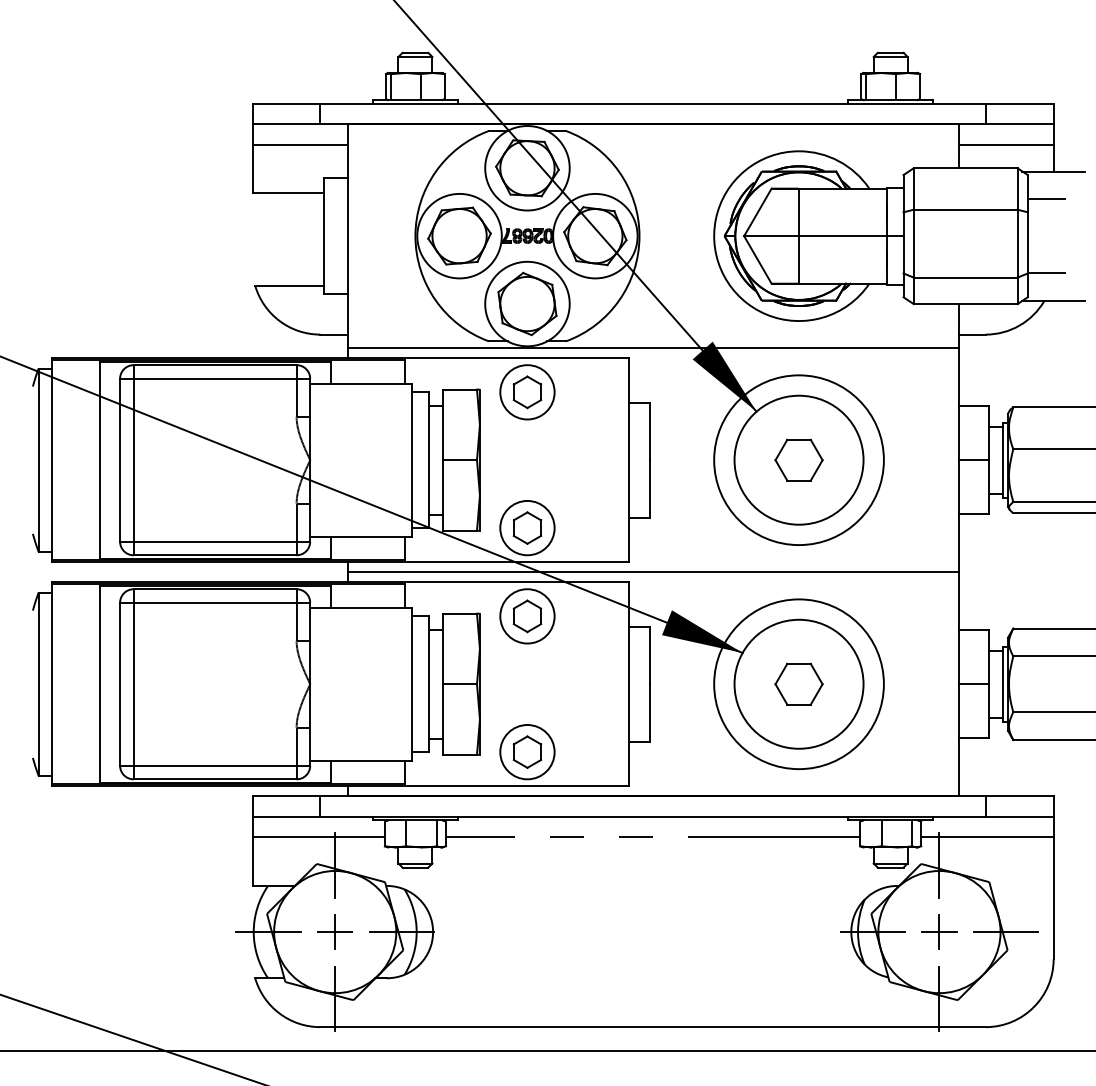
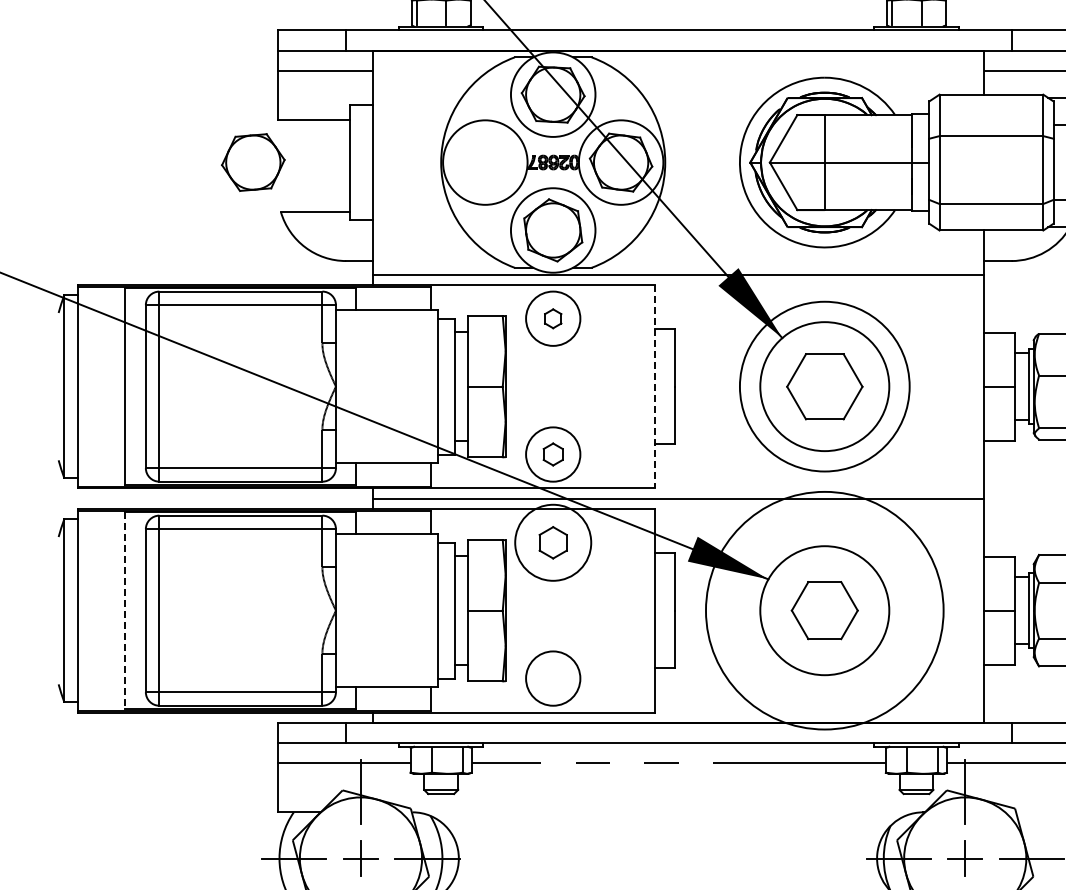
part: (459, 235) -> (253, 161), moved
part: (527, 392) -> (553, 318), size x0.6
part: (798, 459) -> (824, 385), size x1.6
line: (629, 460) -> (655, 386), solid -> dashed
part: (527, 527) -> (553, 453), size x0.7
circle: (527, 616) -> (553, 542), size x1.4
line: (99, 684) -> (125, 610), solid -> dashed
circle: (798, 684) -> (824, 610), size x1.4
part: (798, 684) -> (824, 610), size x1.4
part: (527, 751) -> (553, 677), removed

